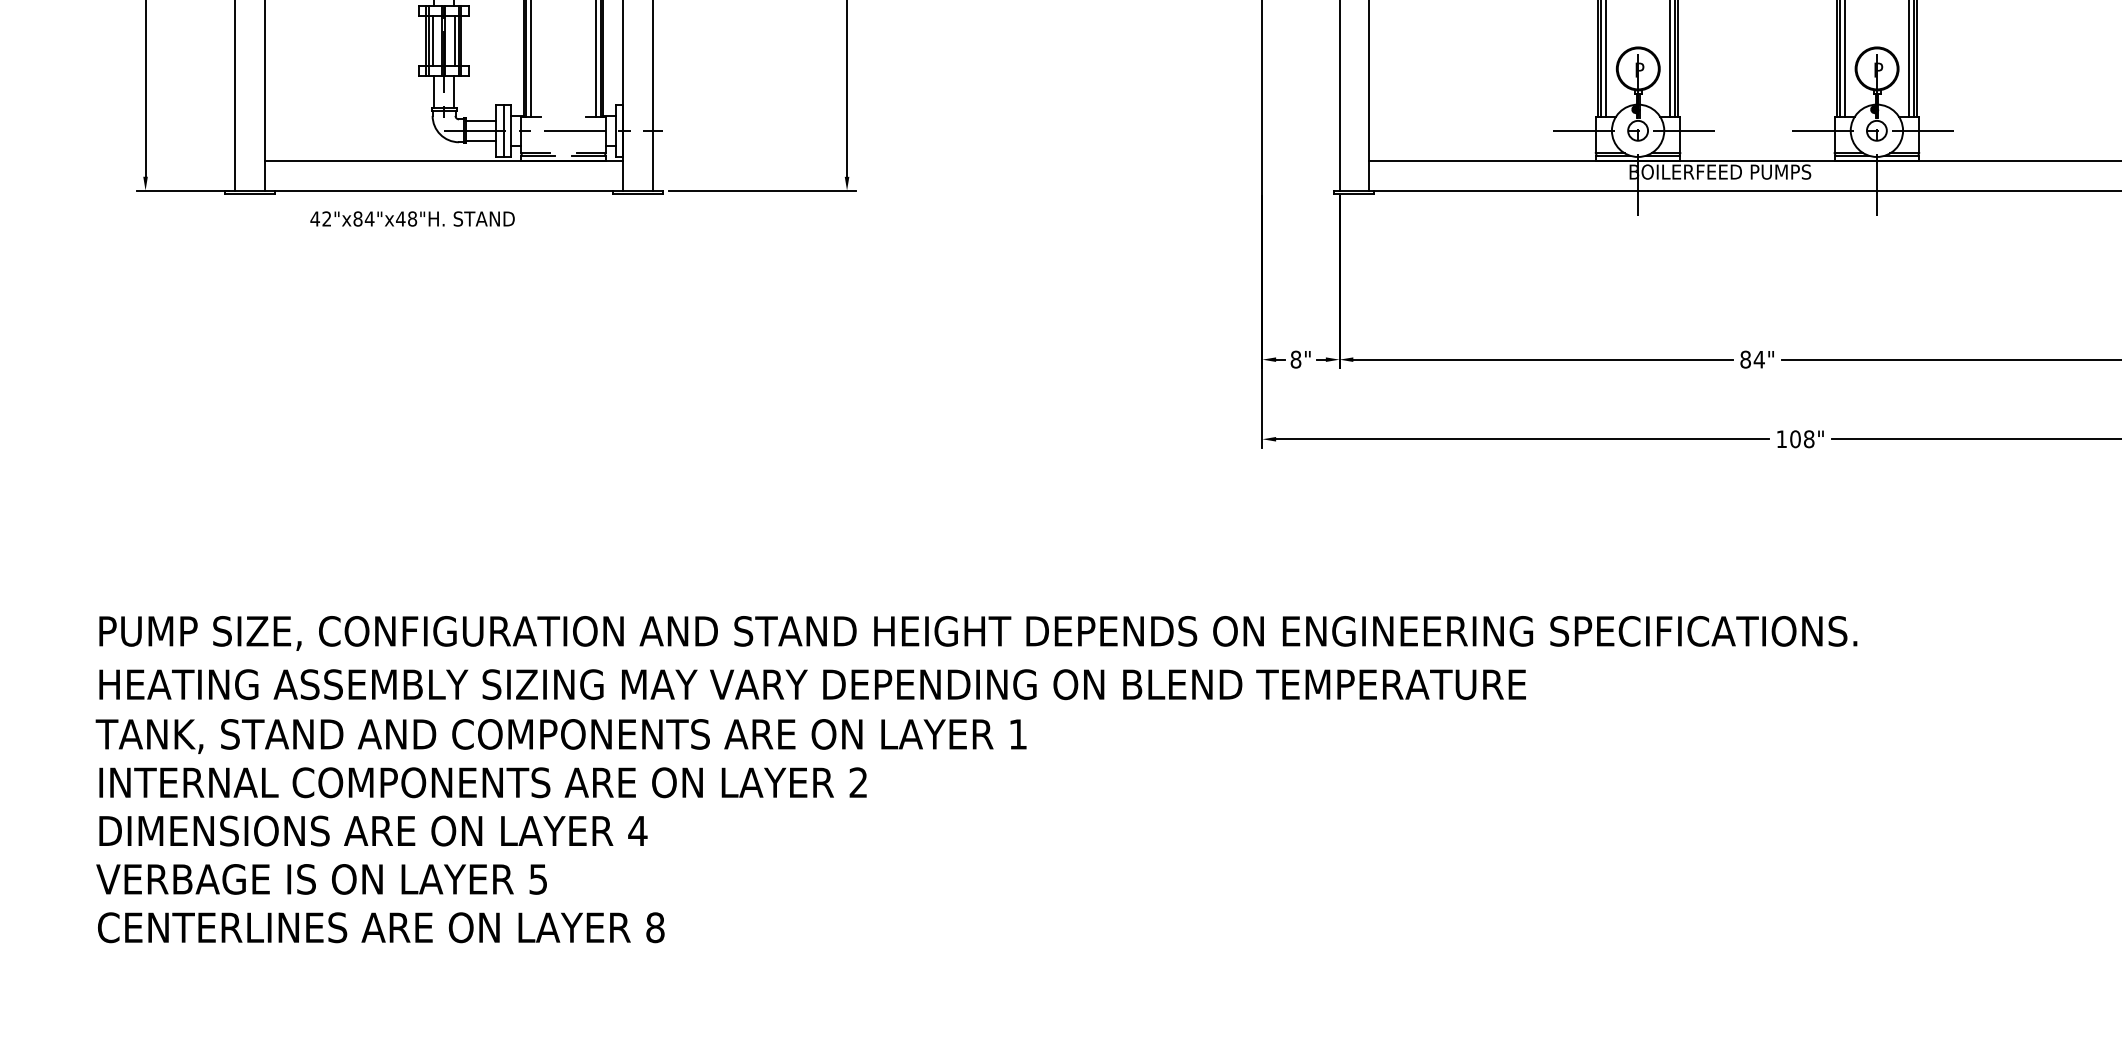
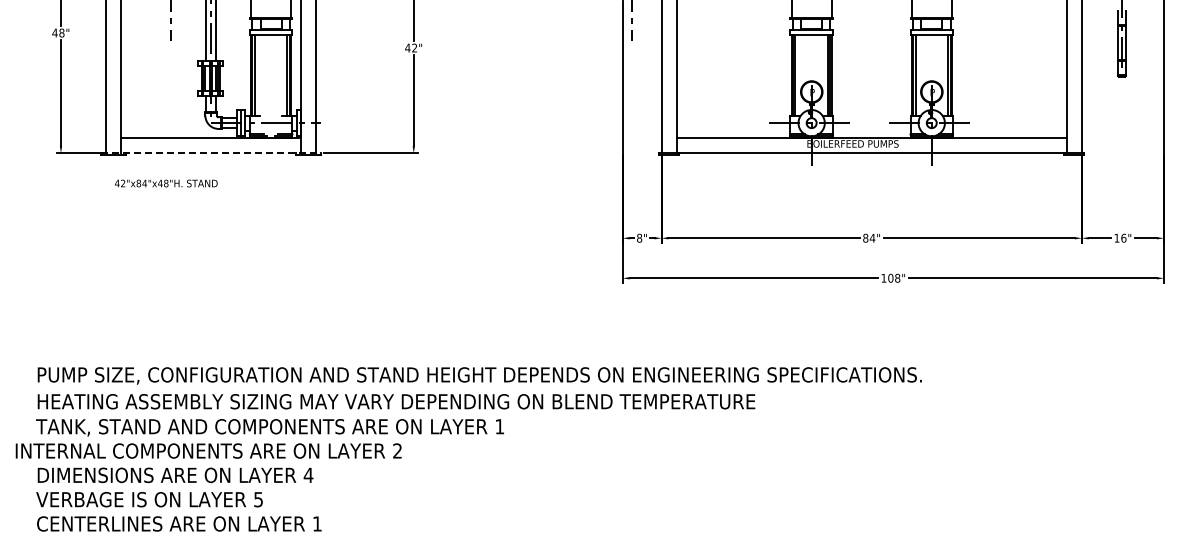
line: (444, 191) -> (211, 153), solid -> dashed
text: (412, 218) -> (166, 183), moved
text: (482, 781) -> (208, 450), moved
text: (653, 926) -> (316, 523), 8 -> 1

